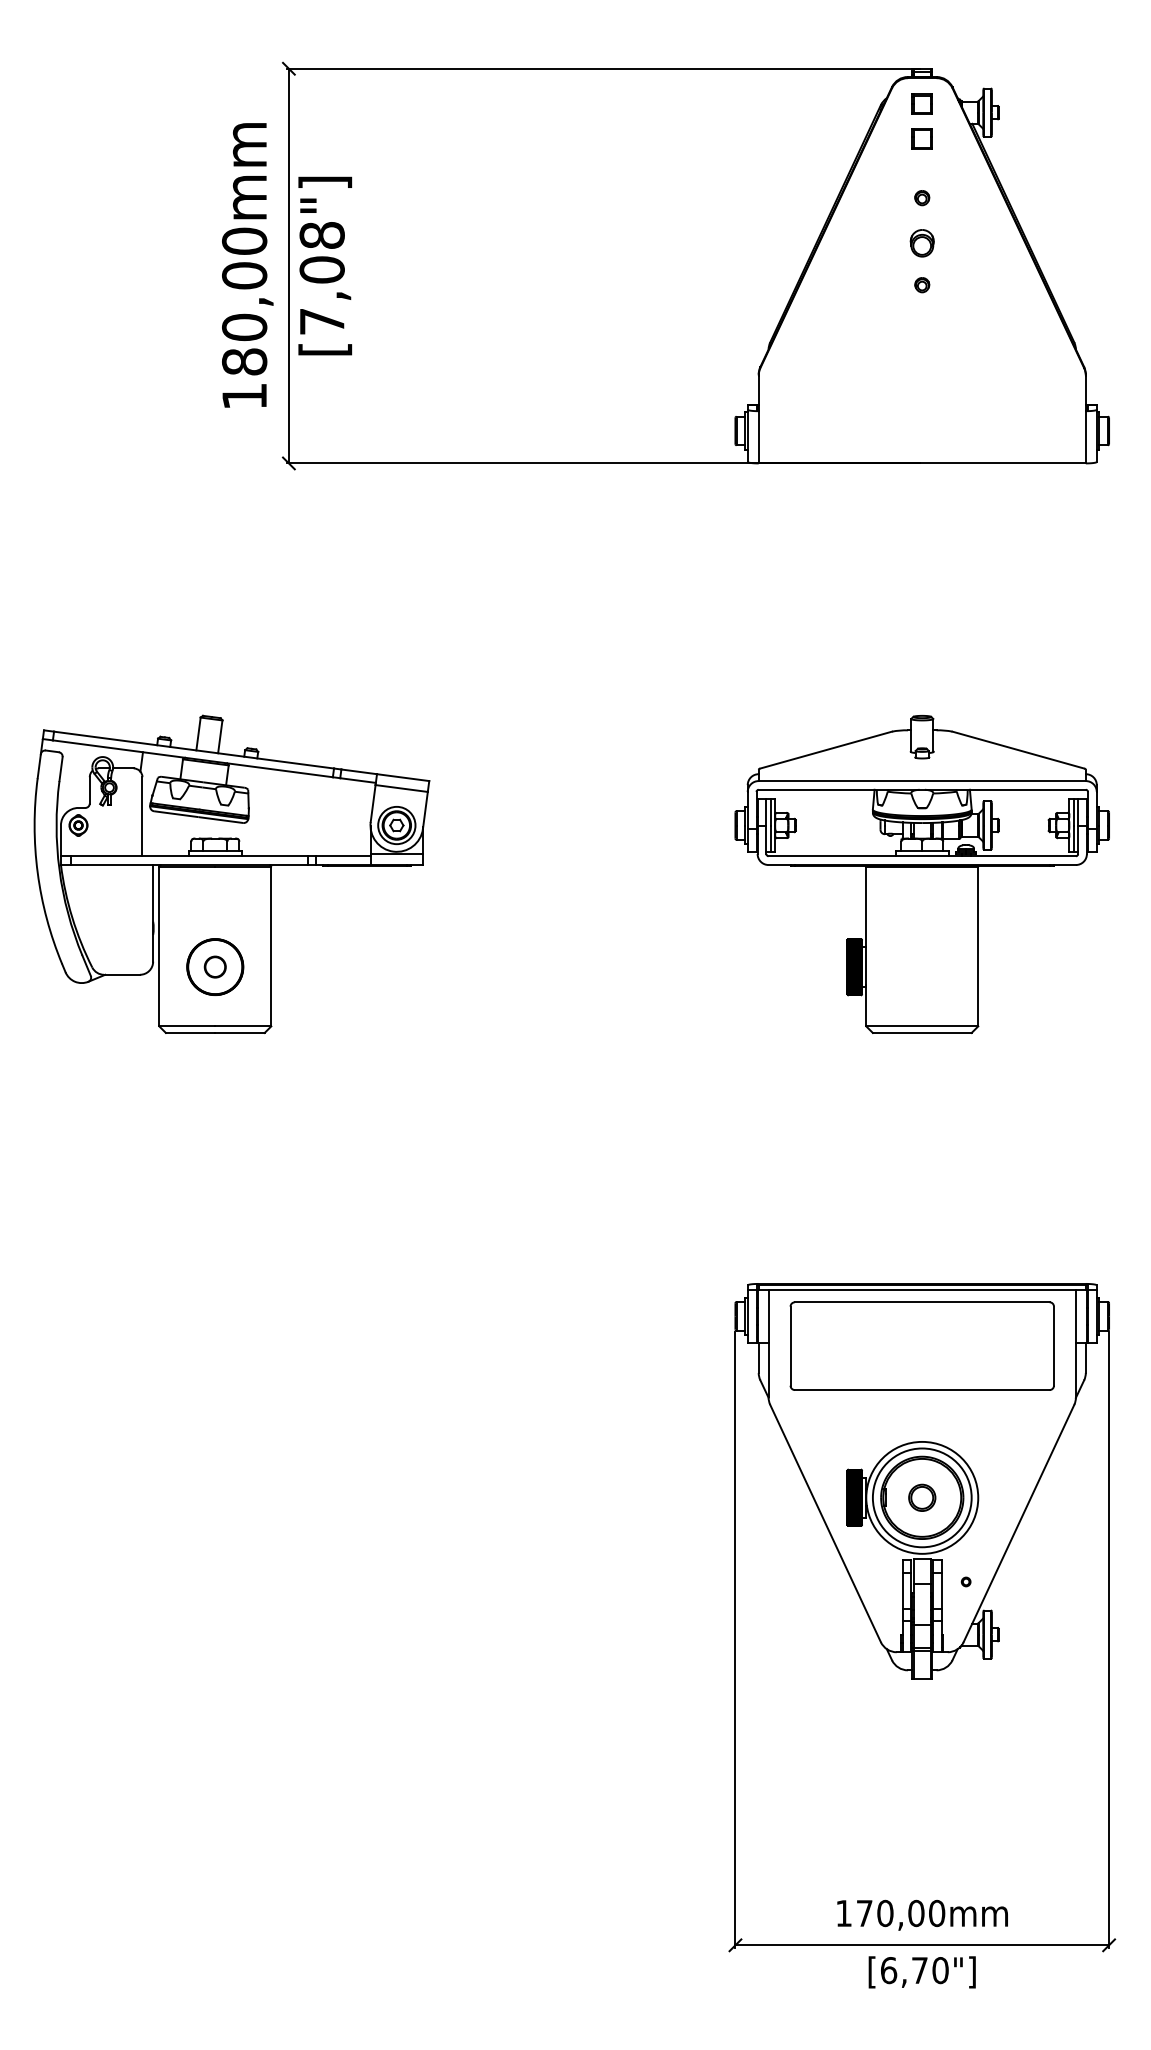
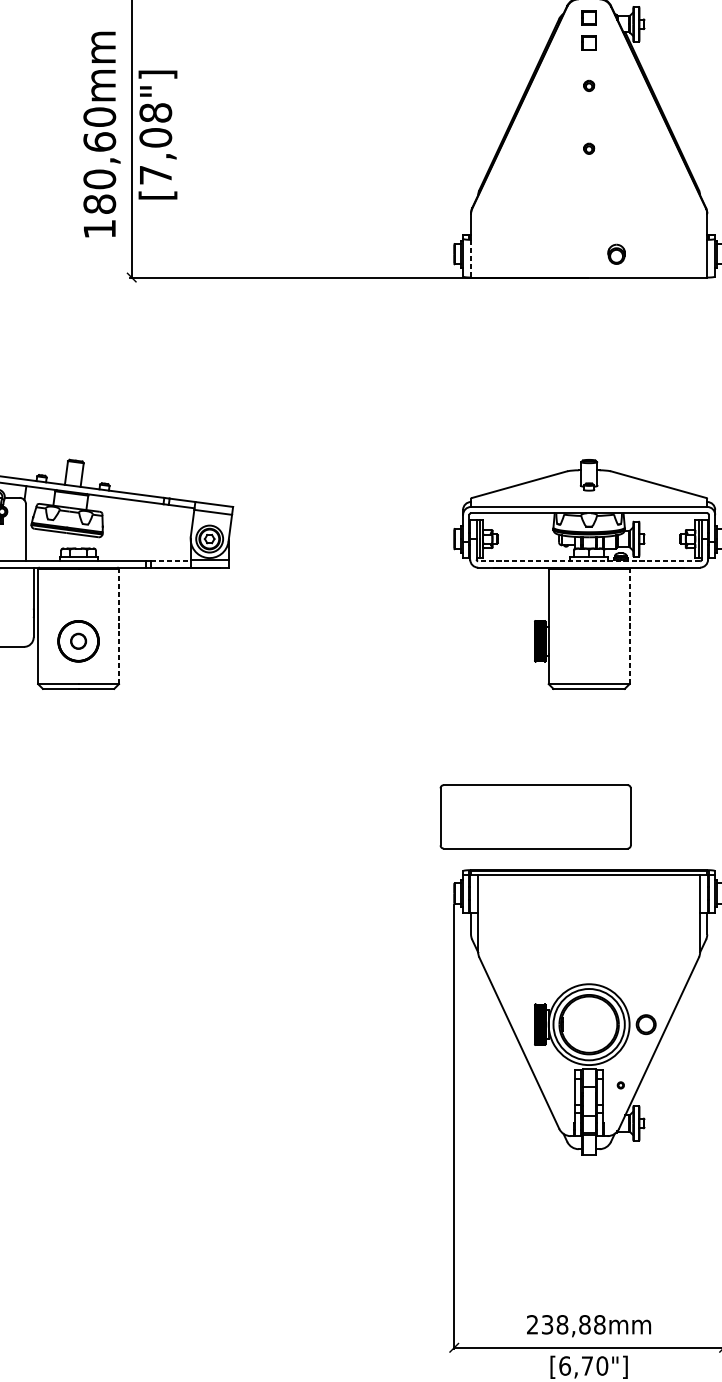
part: (921, 243) -> (616, 254), moved
text: (244, 275) -> (99, 141), 180,00mm -> 180,60mm
line: (758, 437) -> (470, 258), solid -> dashed
line: (343, 856) -> (171, 561), solid -> dashed
line: (922, 856) -> (589, 561), solid -> dashed
line: (271, 946) -> (119, 626), solid -> dashed
line: (978, 946) -> (629, 626), solid -> dashed
part: (921, 1345) -> (535, 816), moved
part: (922, 1497) -> (646, 1024), moved
text: (890, 1913) -> (566, 1324), 170,00mm -> 238,88mm

